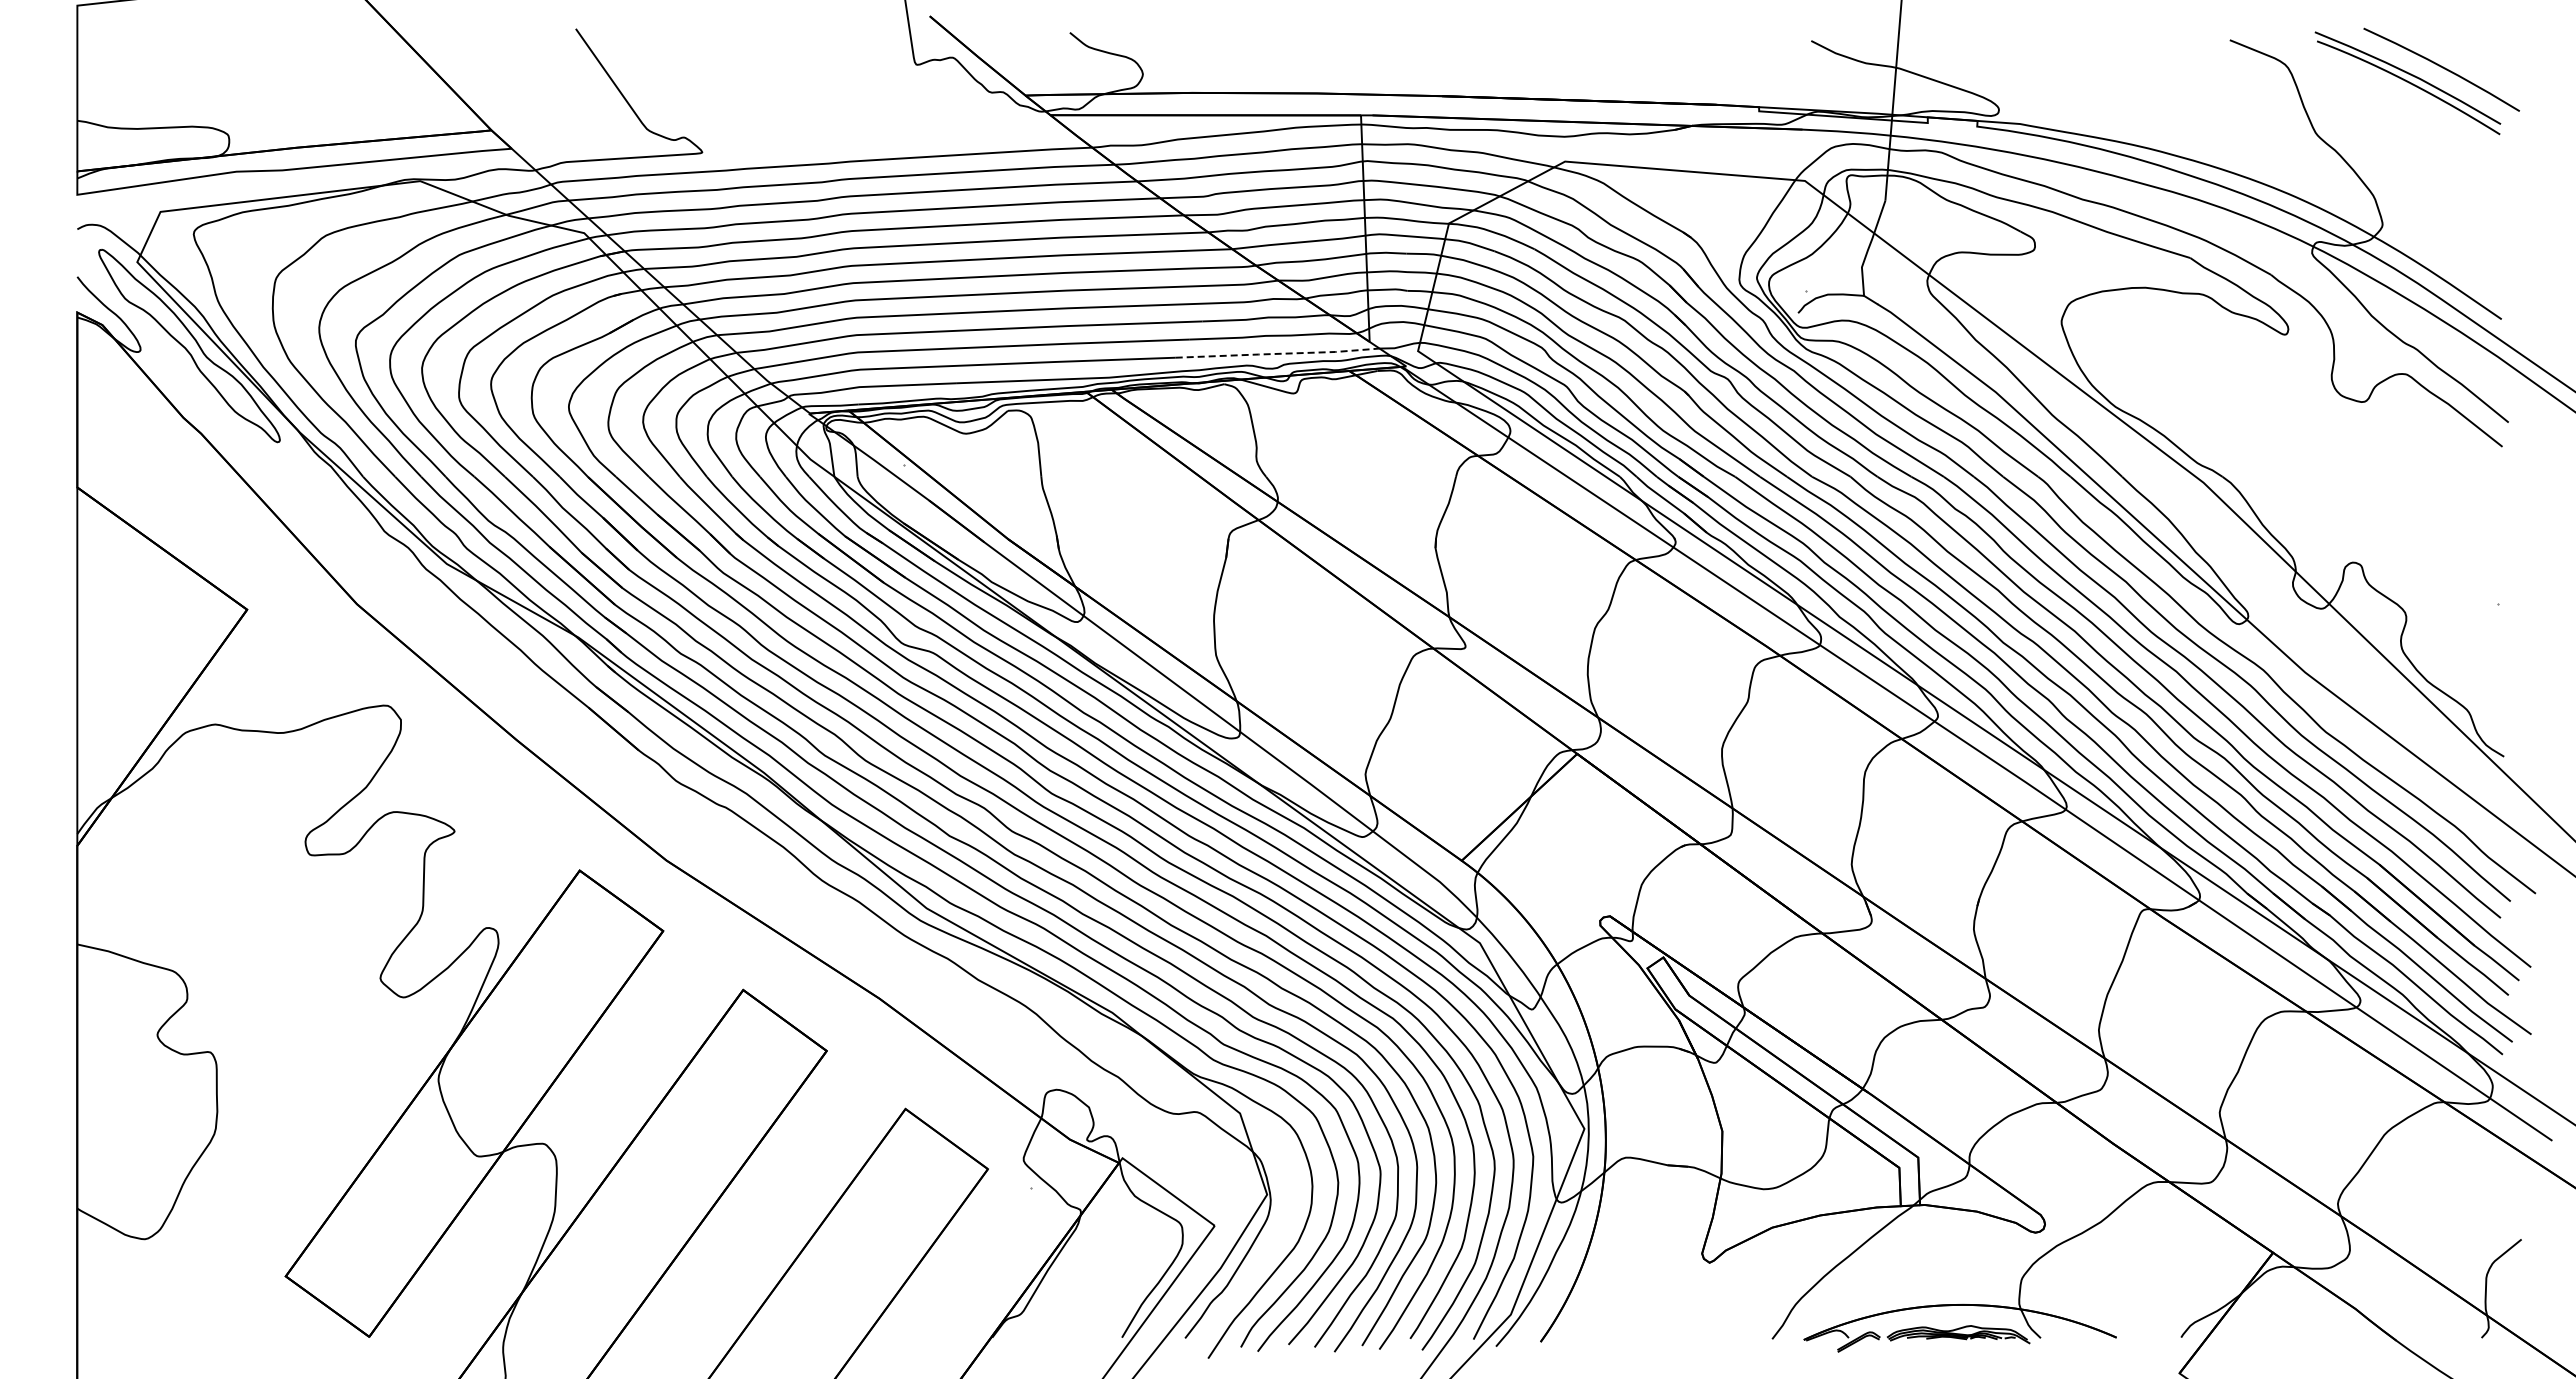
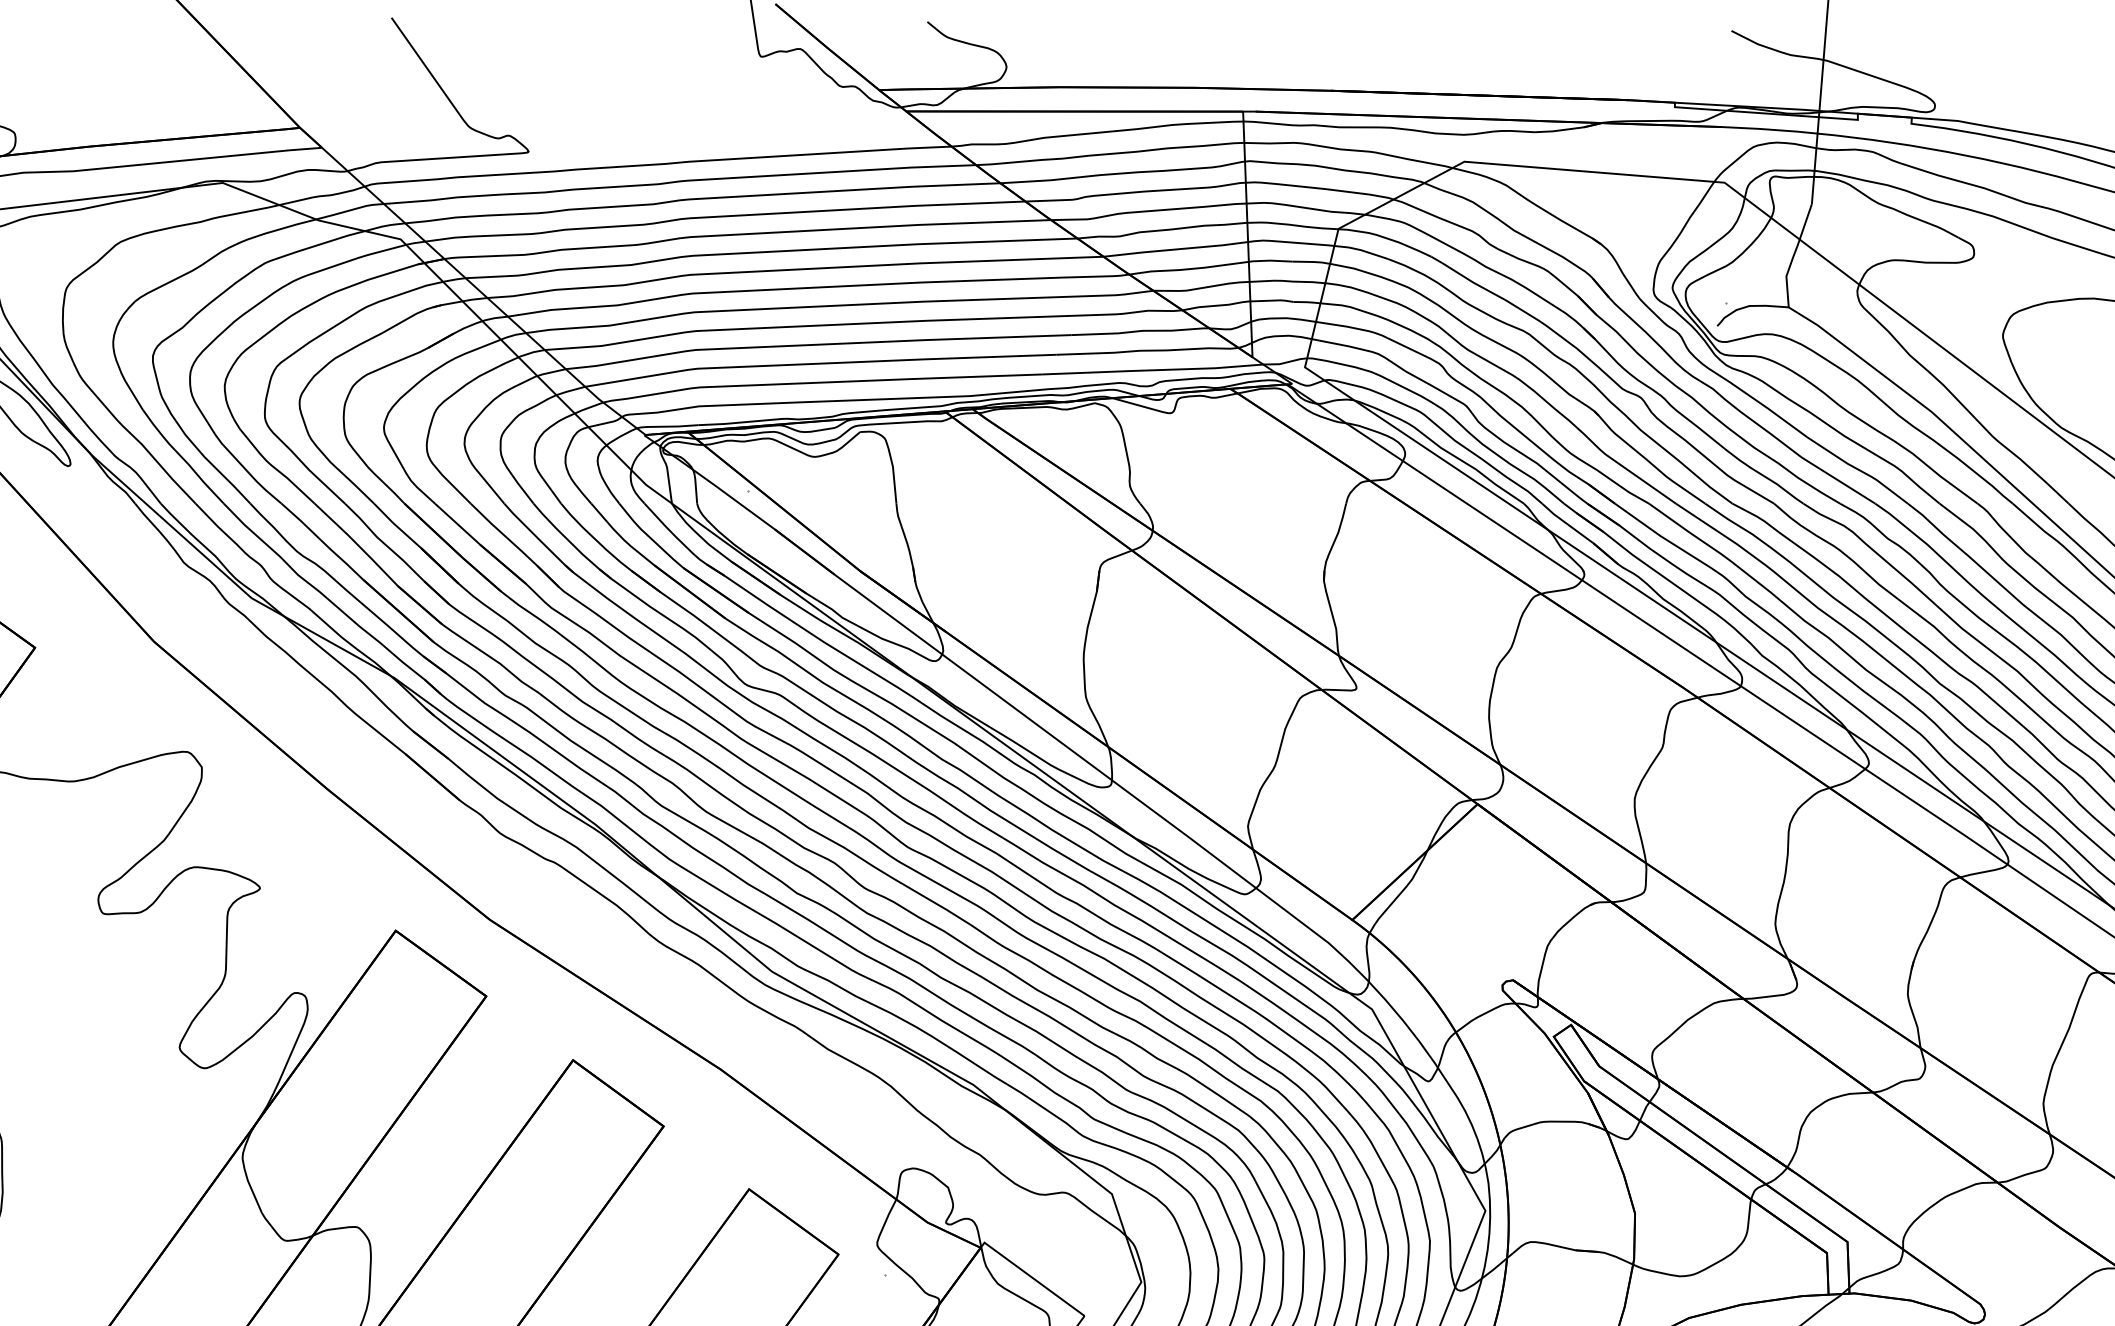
line: (1278, 353) -> (1153, 369), dashed -> solid

